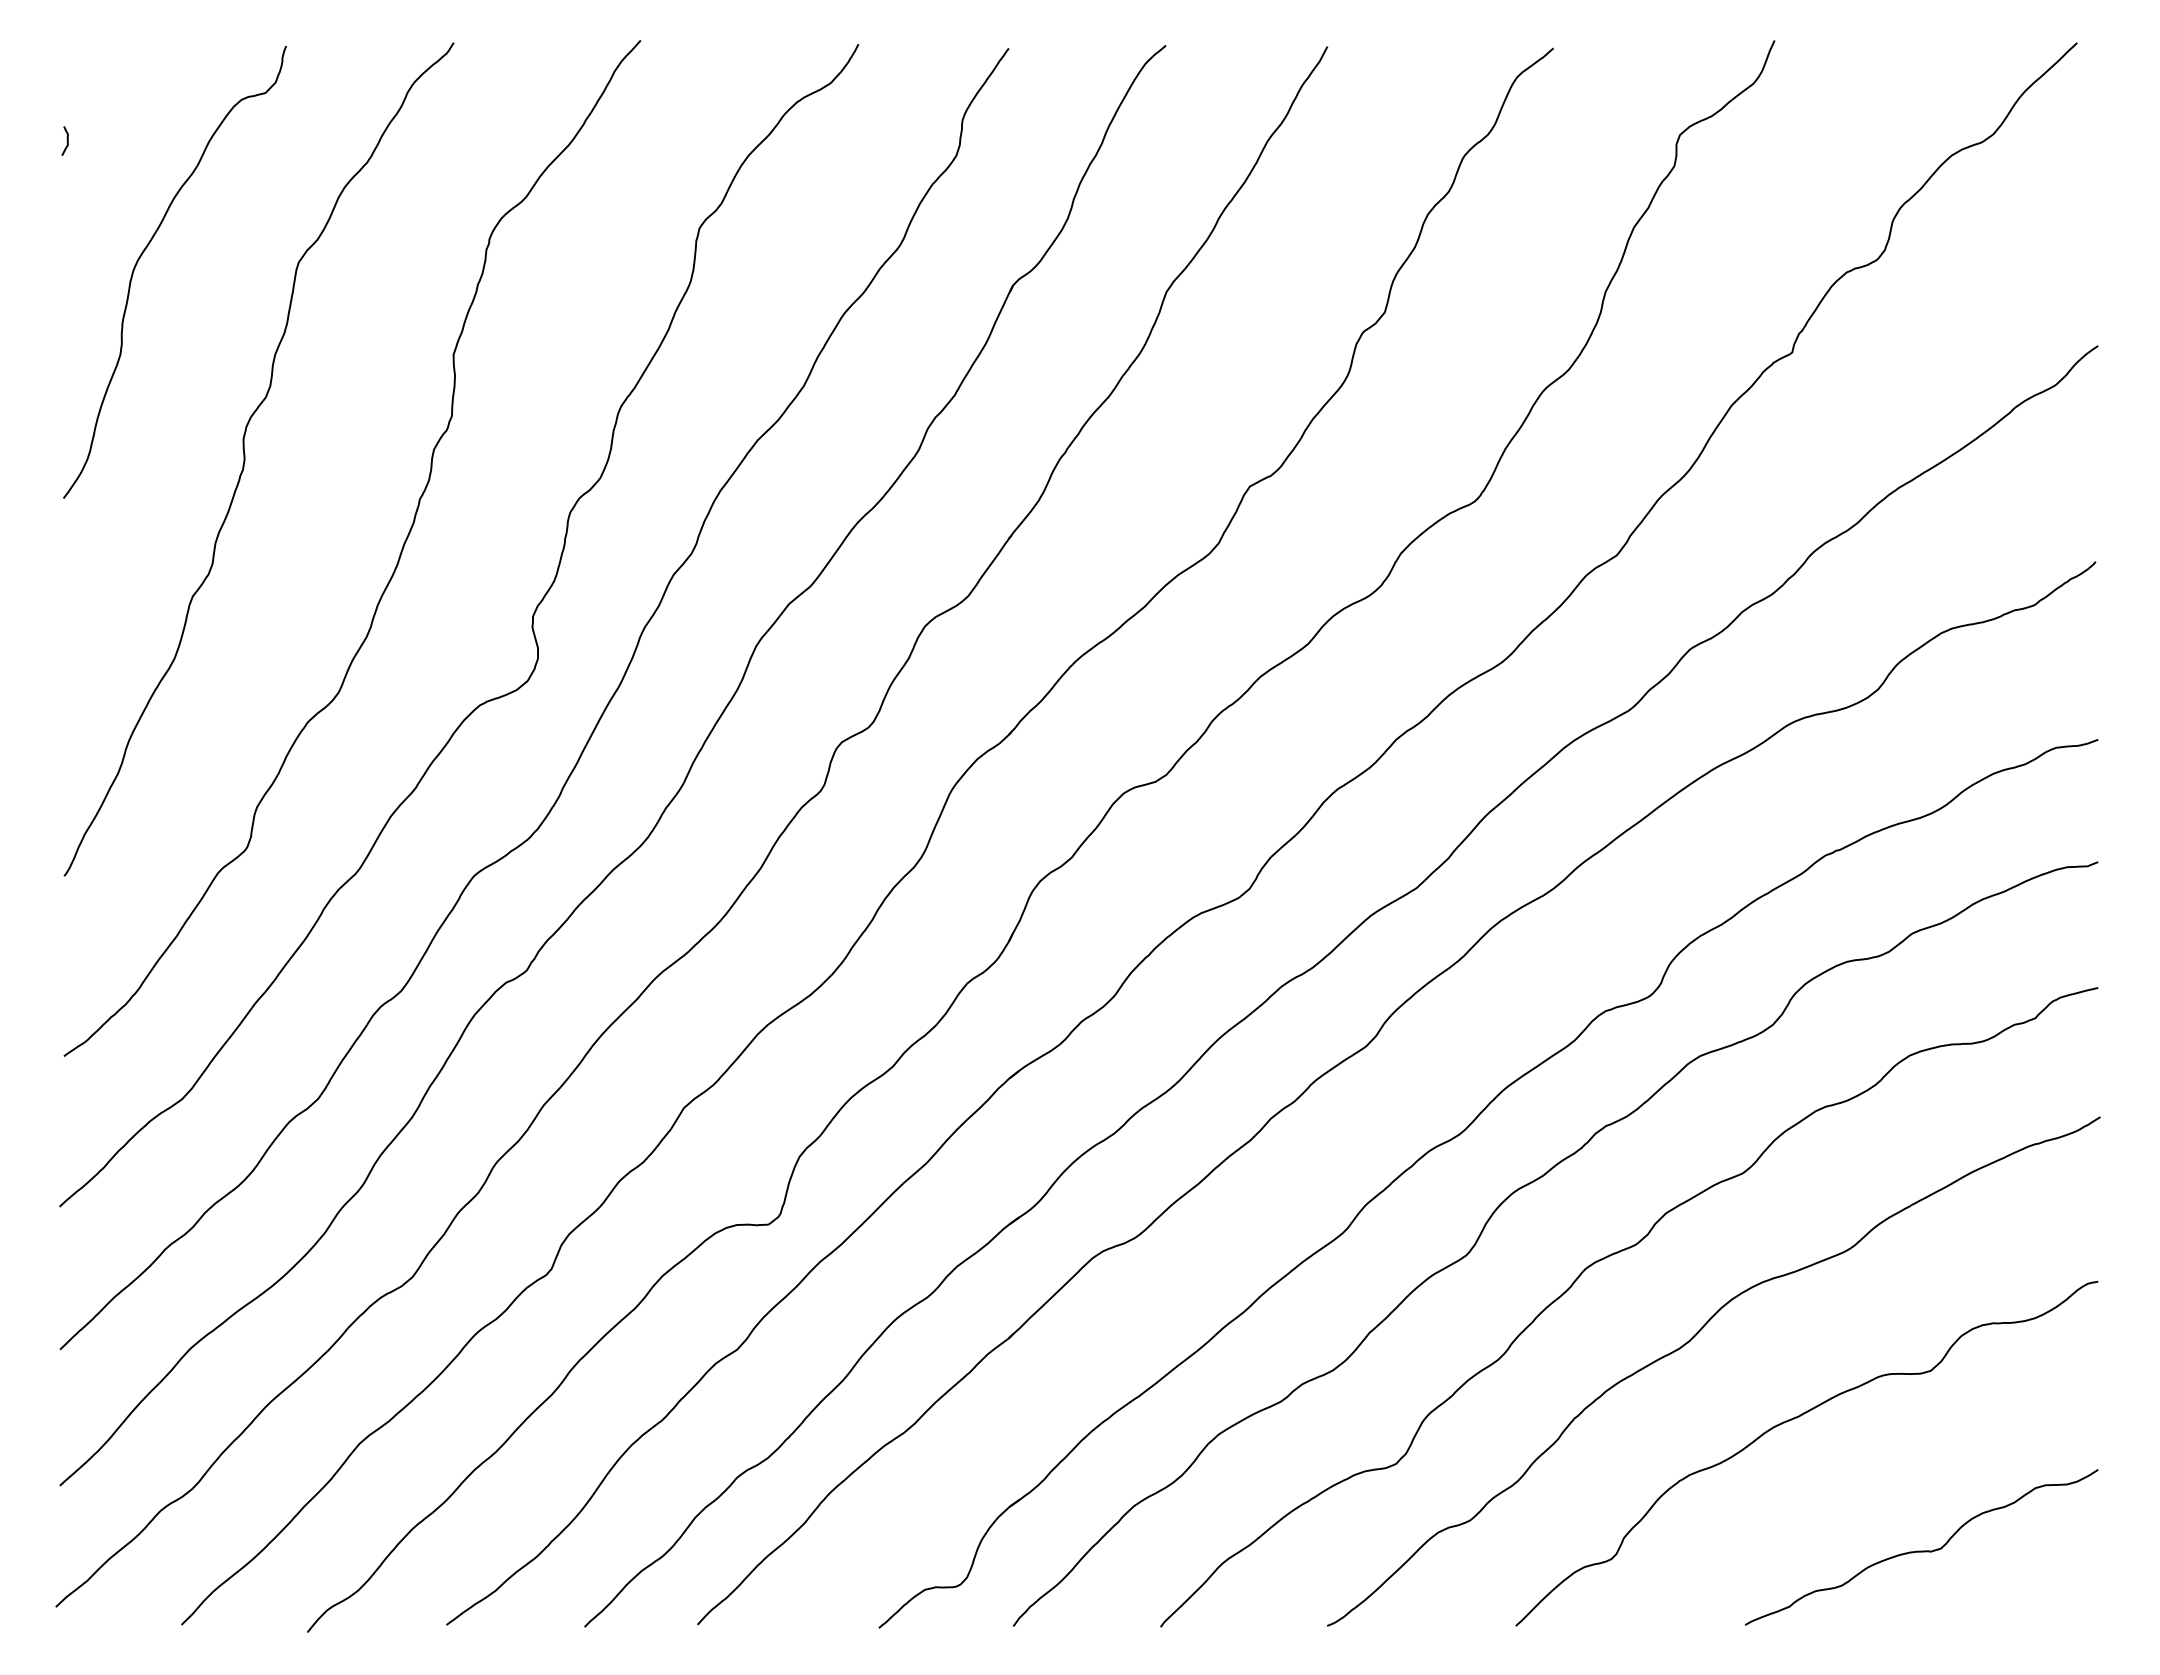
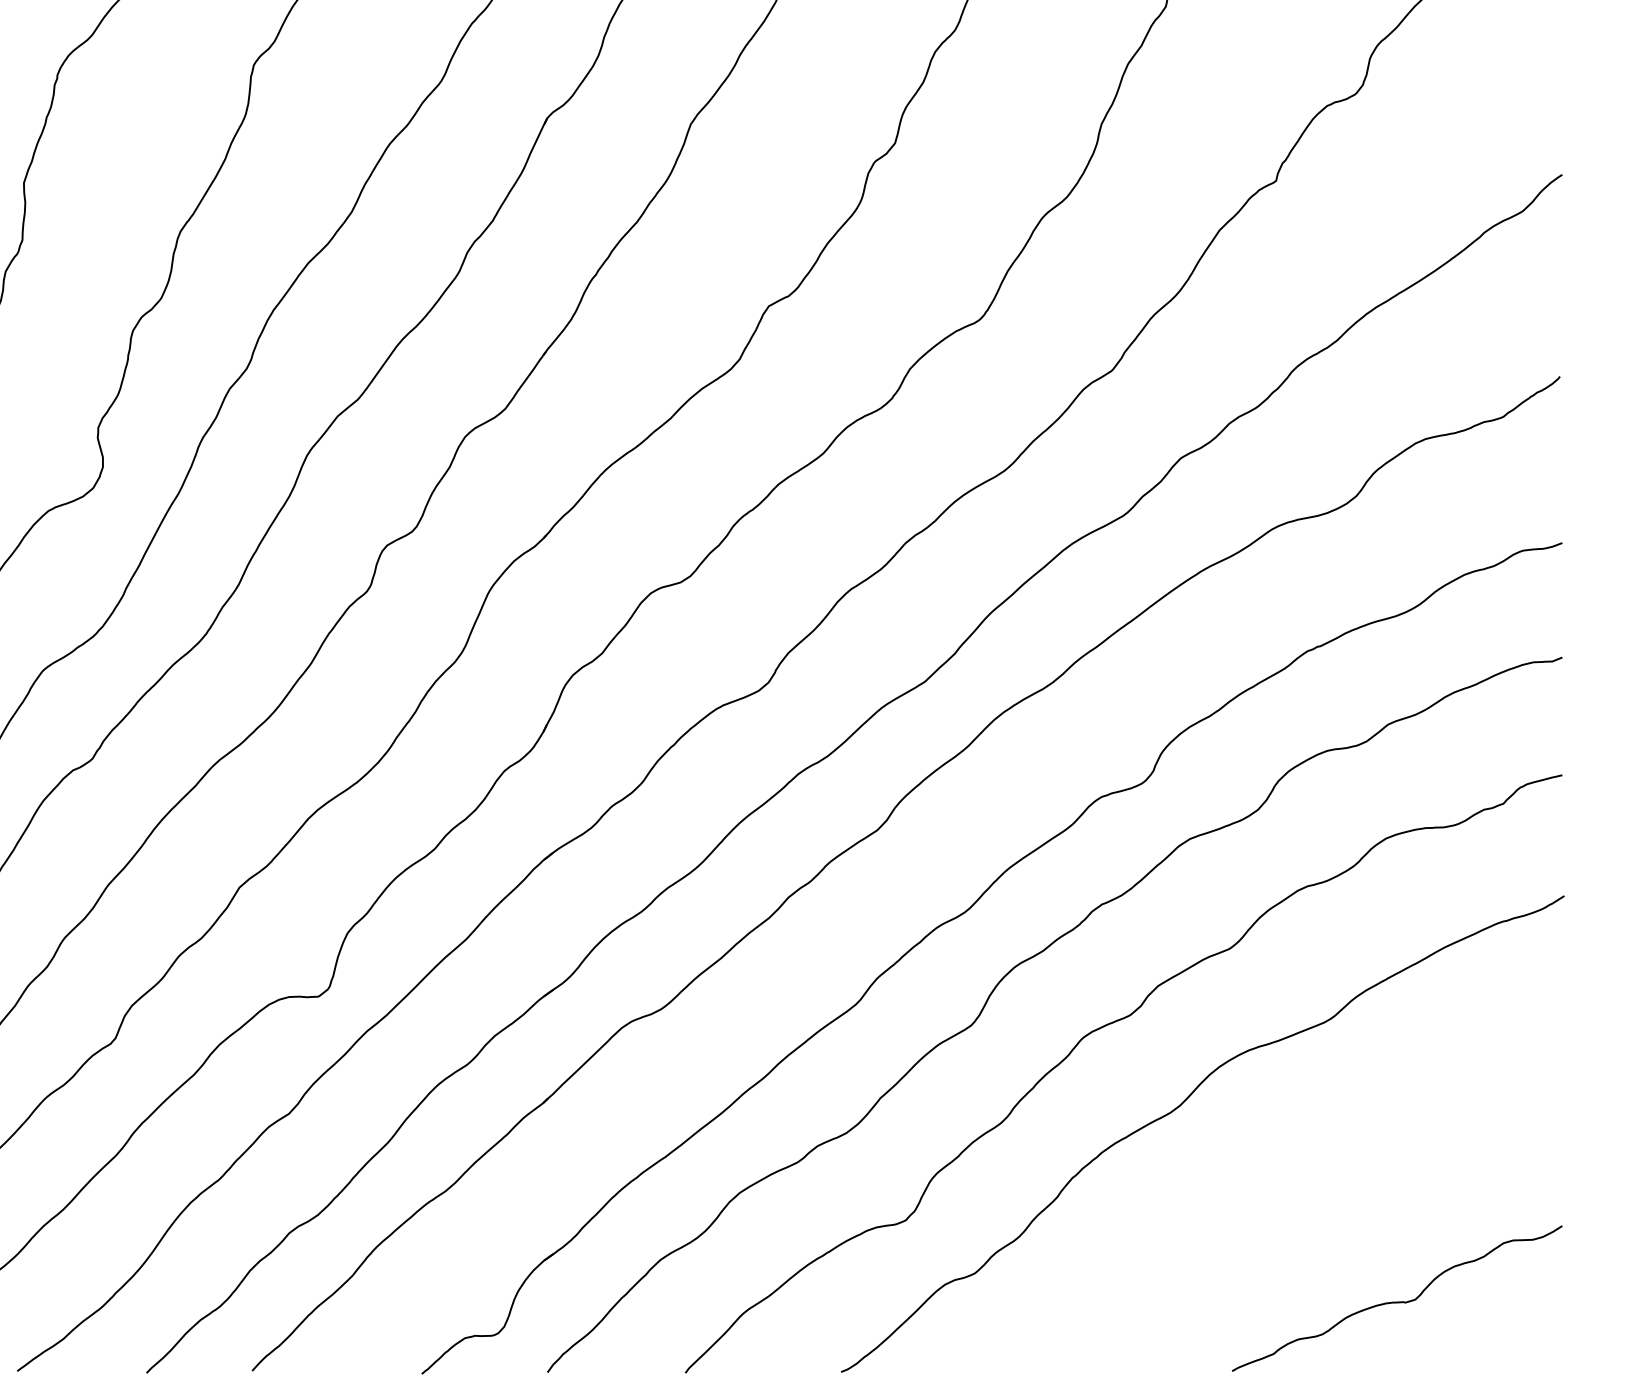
curve: (1792, 1420) -> (1276, 1179), removed

